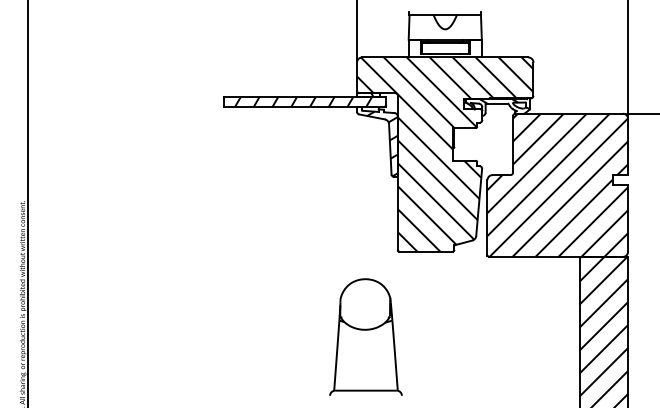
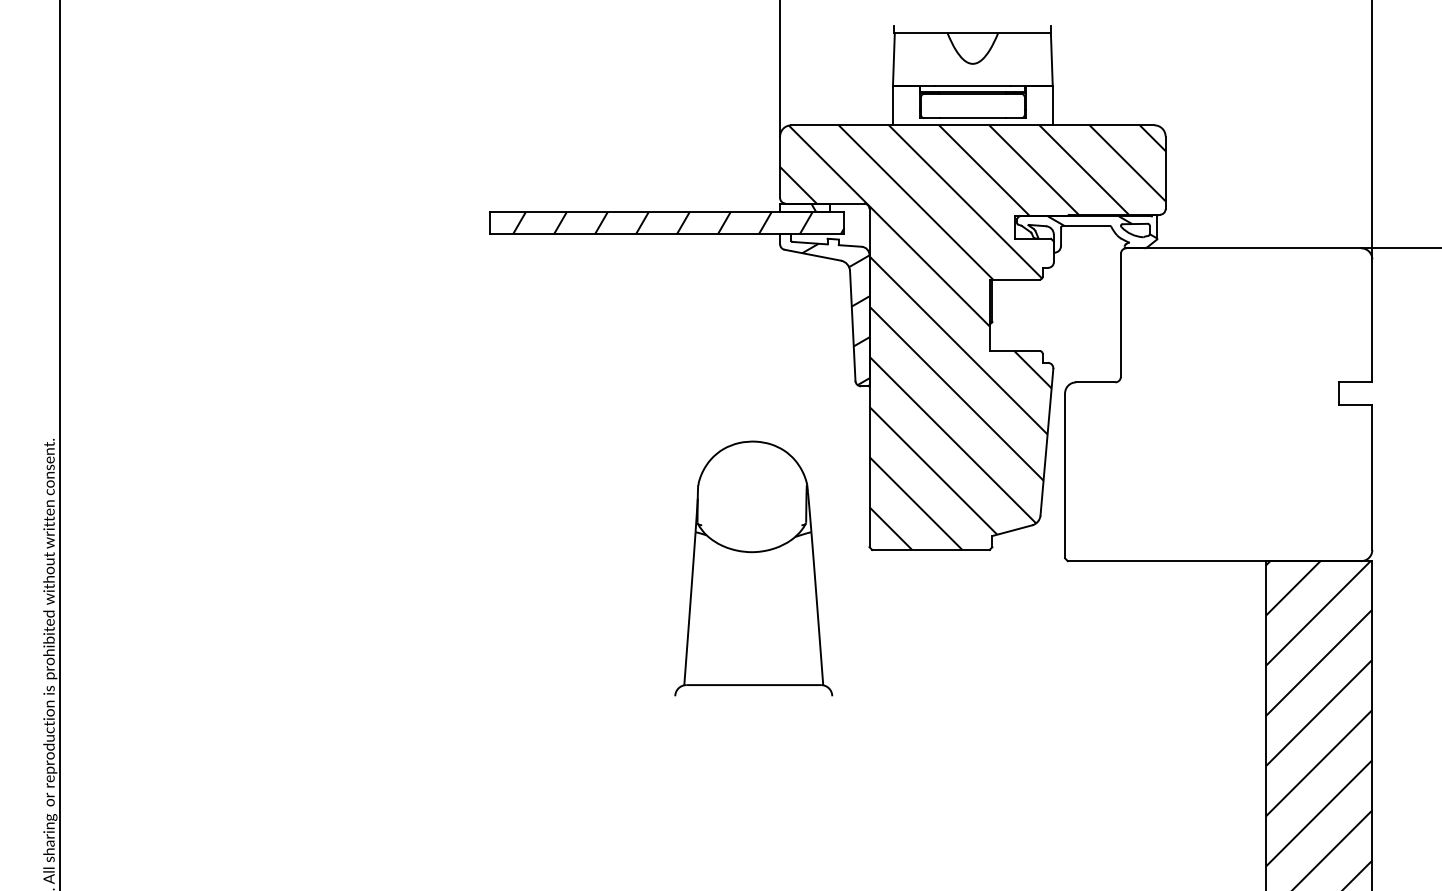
hatch: (557, 184) -> (1218, 402), removed
part: (365, 336) -> (752, 566), moved

